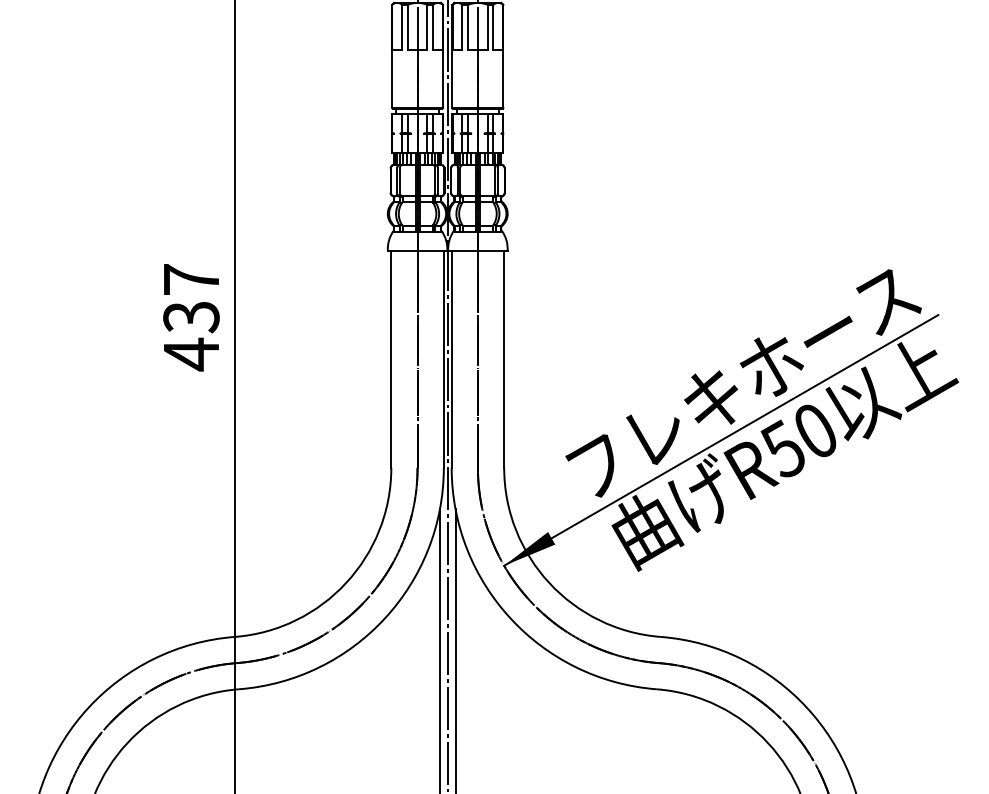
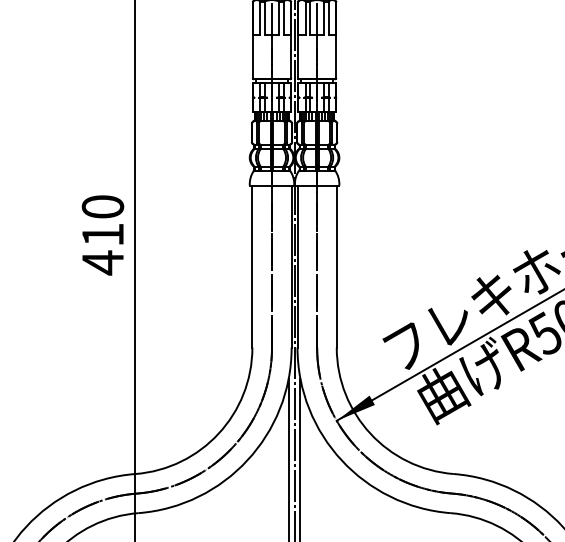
text: (191, 298) -> (103, 221), 437 -> 410

